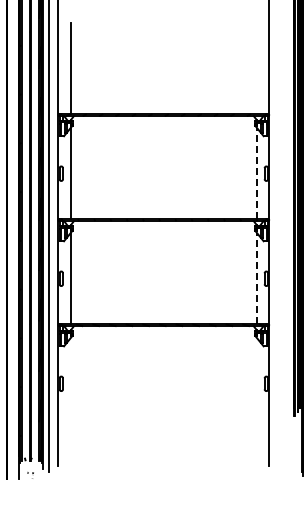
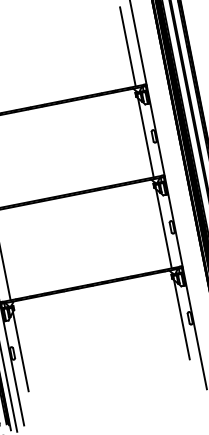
line: (256, 68) -> (127, 47), added
line: (256, 173) -> (145, 137), dashed -> solid
line: (256, 278) -> (163, 228), dashed -> solid
line: (70, 383) -> (20, 351), added
line: (256, 383) -> (181, 319), added

